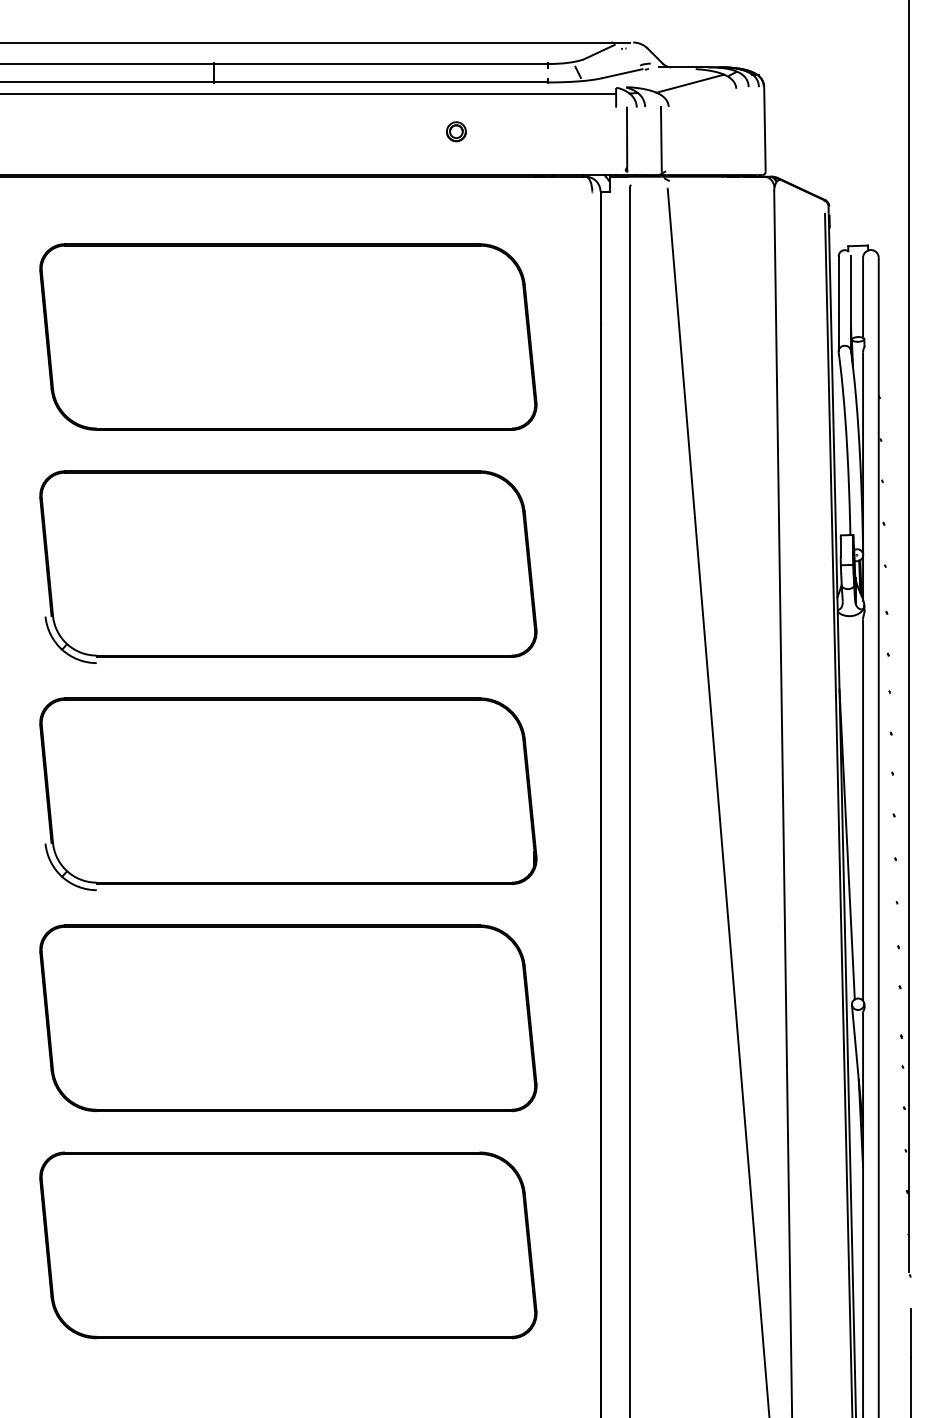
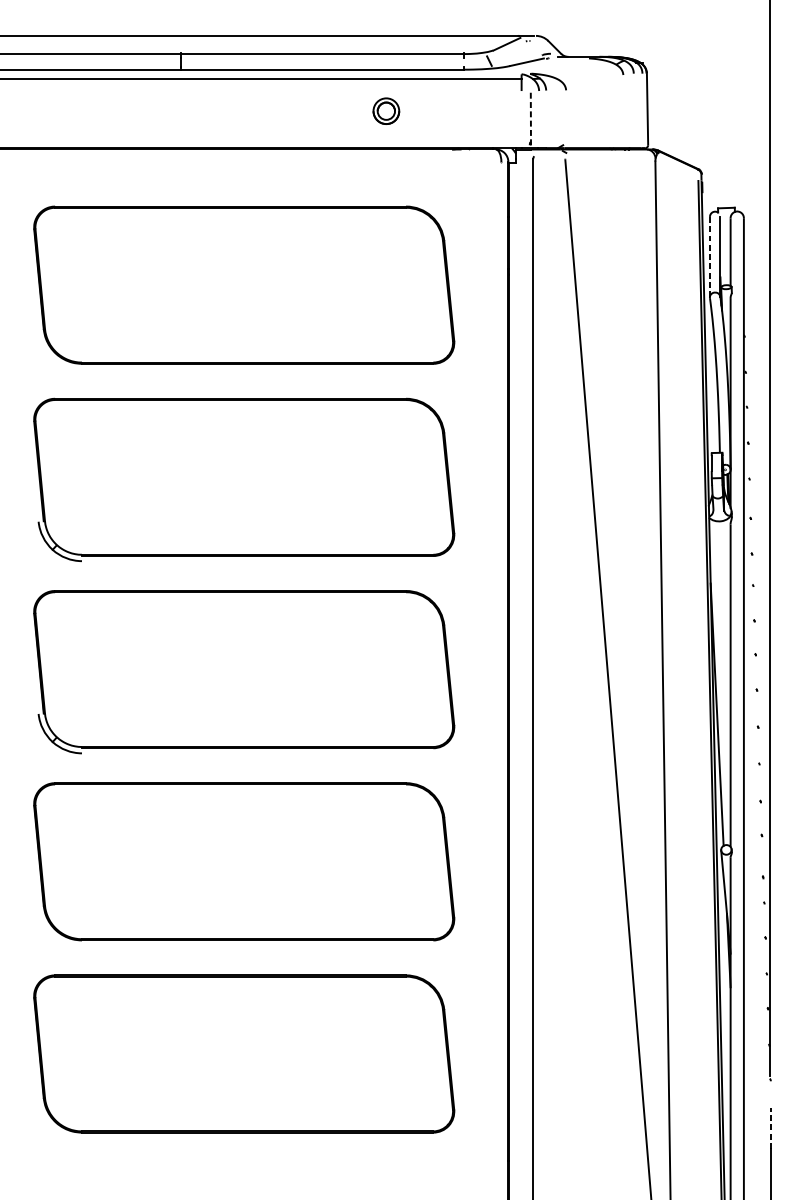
line: (690, 83) -> (584, 70), removed
part: (456, 131) -> (386, 111), size x1.6
line: (660, 138) -> (559, 117), removed
line: (627, 139) -> (531, 117), solid -> dashed
line: (838, 303) -> (709, 256), solid -> dashed
line: (911, 1332) -> (771, 1127), solid -> dashed

